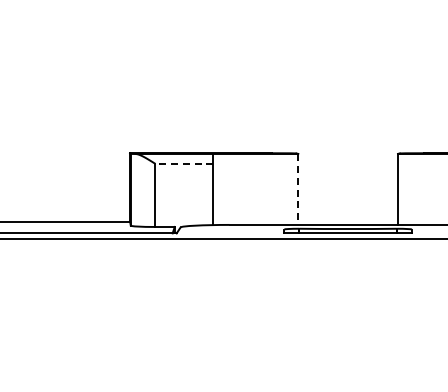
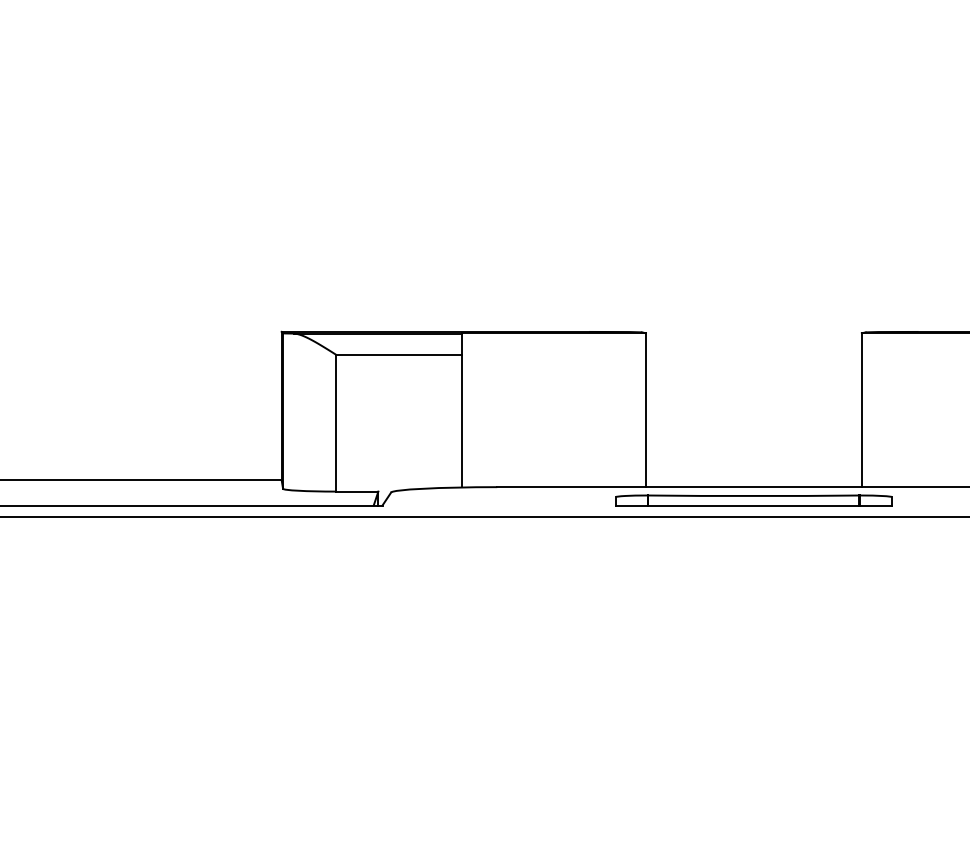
line: (183, 163) -> (397, 354), dashed -> solid
line: (298, 189) -> (646, 410), dashed -> solid

